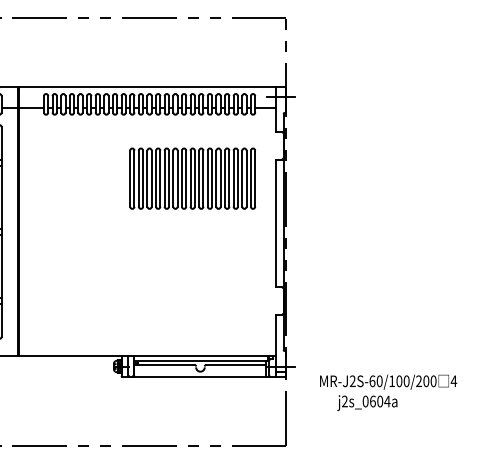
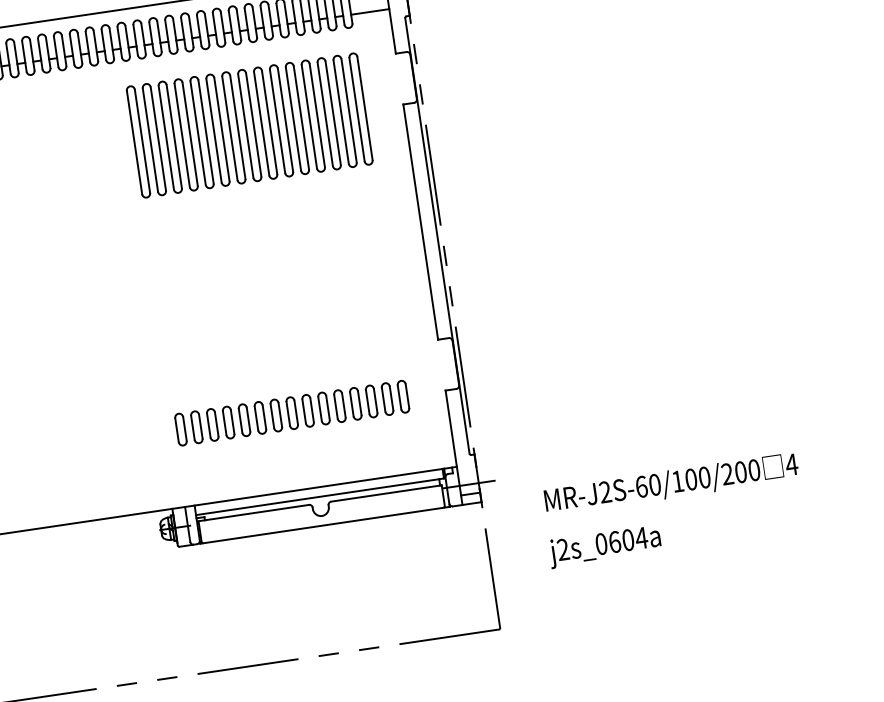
part: (192, 178) -> (249, 125), moved
part: (192, 314) -> (291, 412), added
text: (367, 402) -> (605, 545), moved

